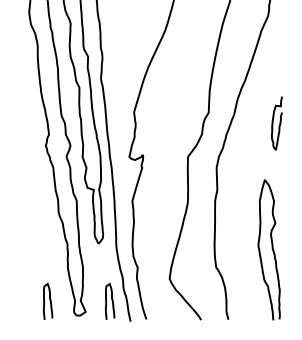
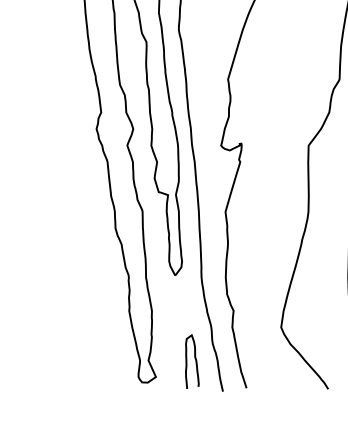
curve: (49, 300) -> (101, 360), removed

